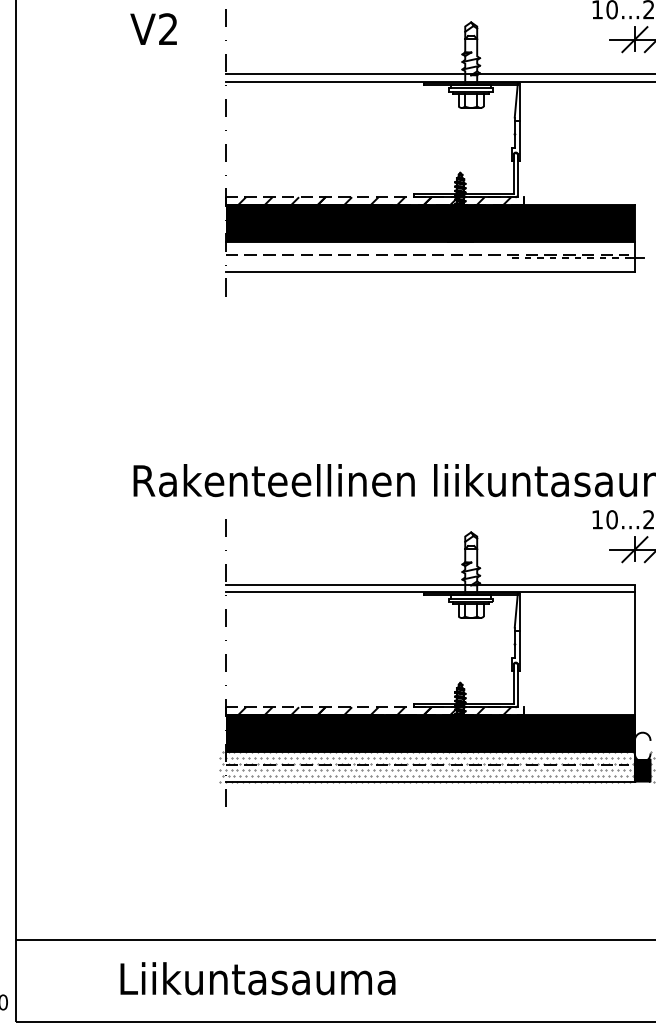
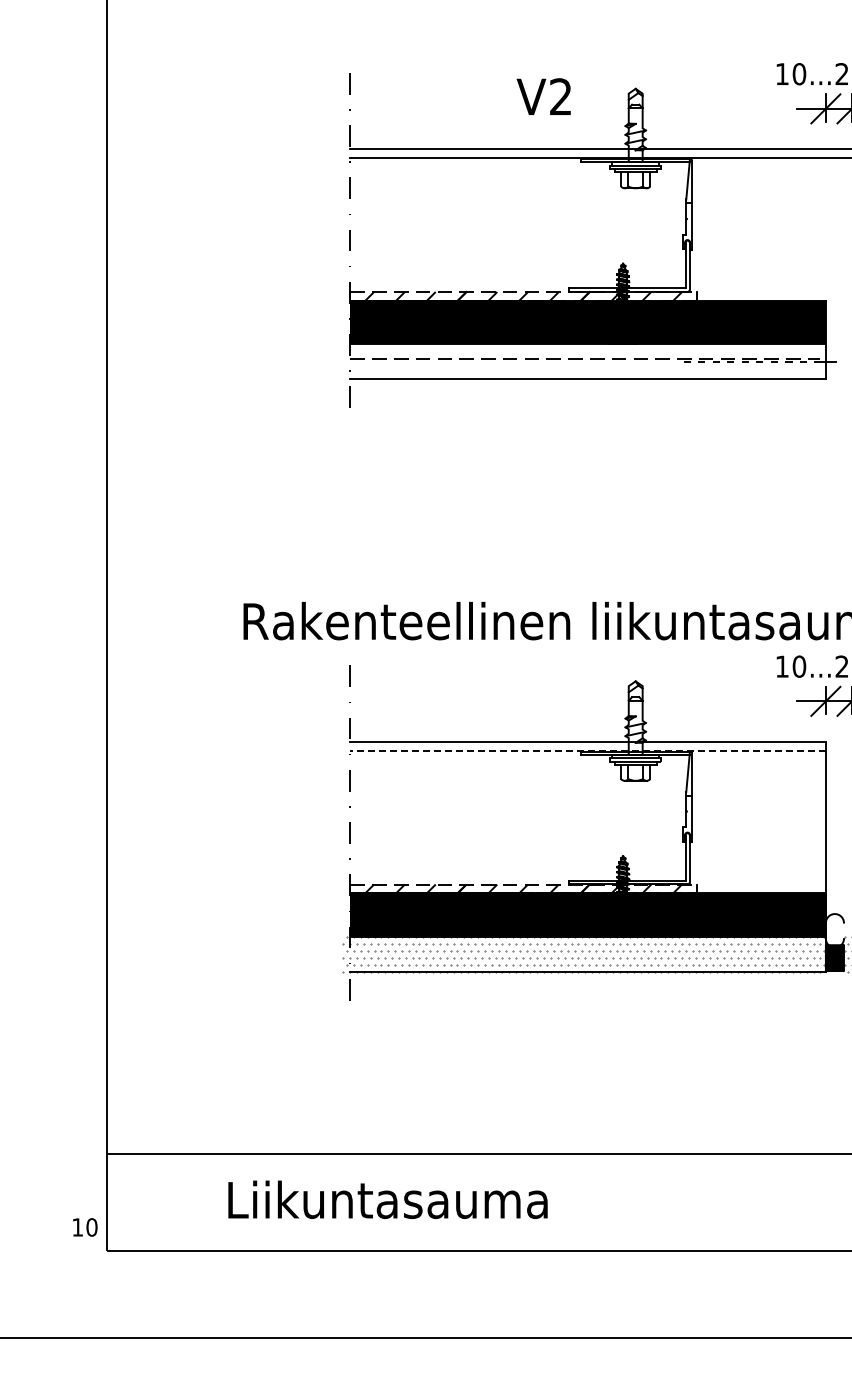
text: (153, 28) -> (543, 96), moved
line: (430, 591) -> (588, 750), solid -> dashed
line: (427, 764) -> (584, 951), removed

